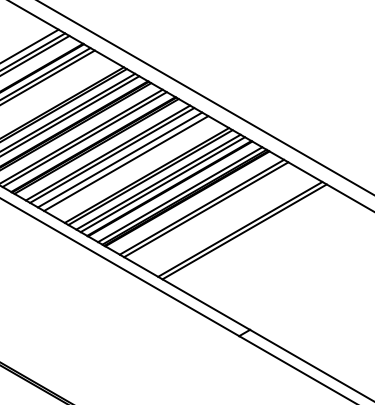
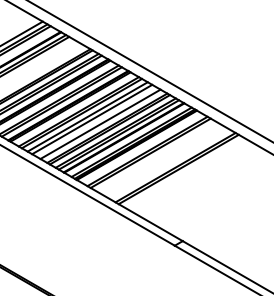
line: (137, 170) -> (100, 124), added

